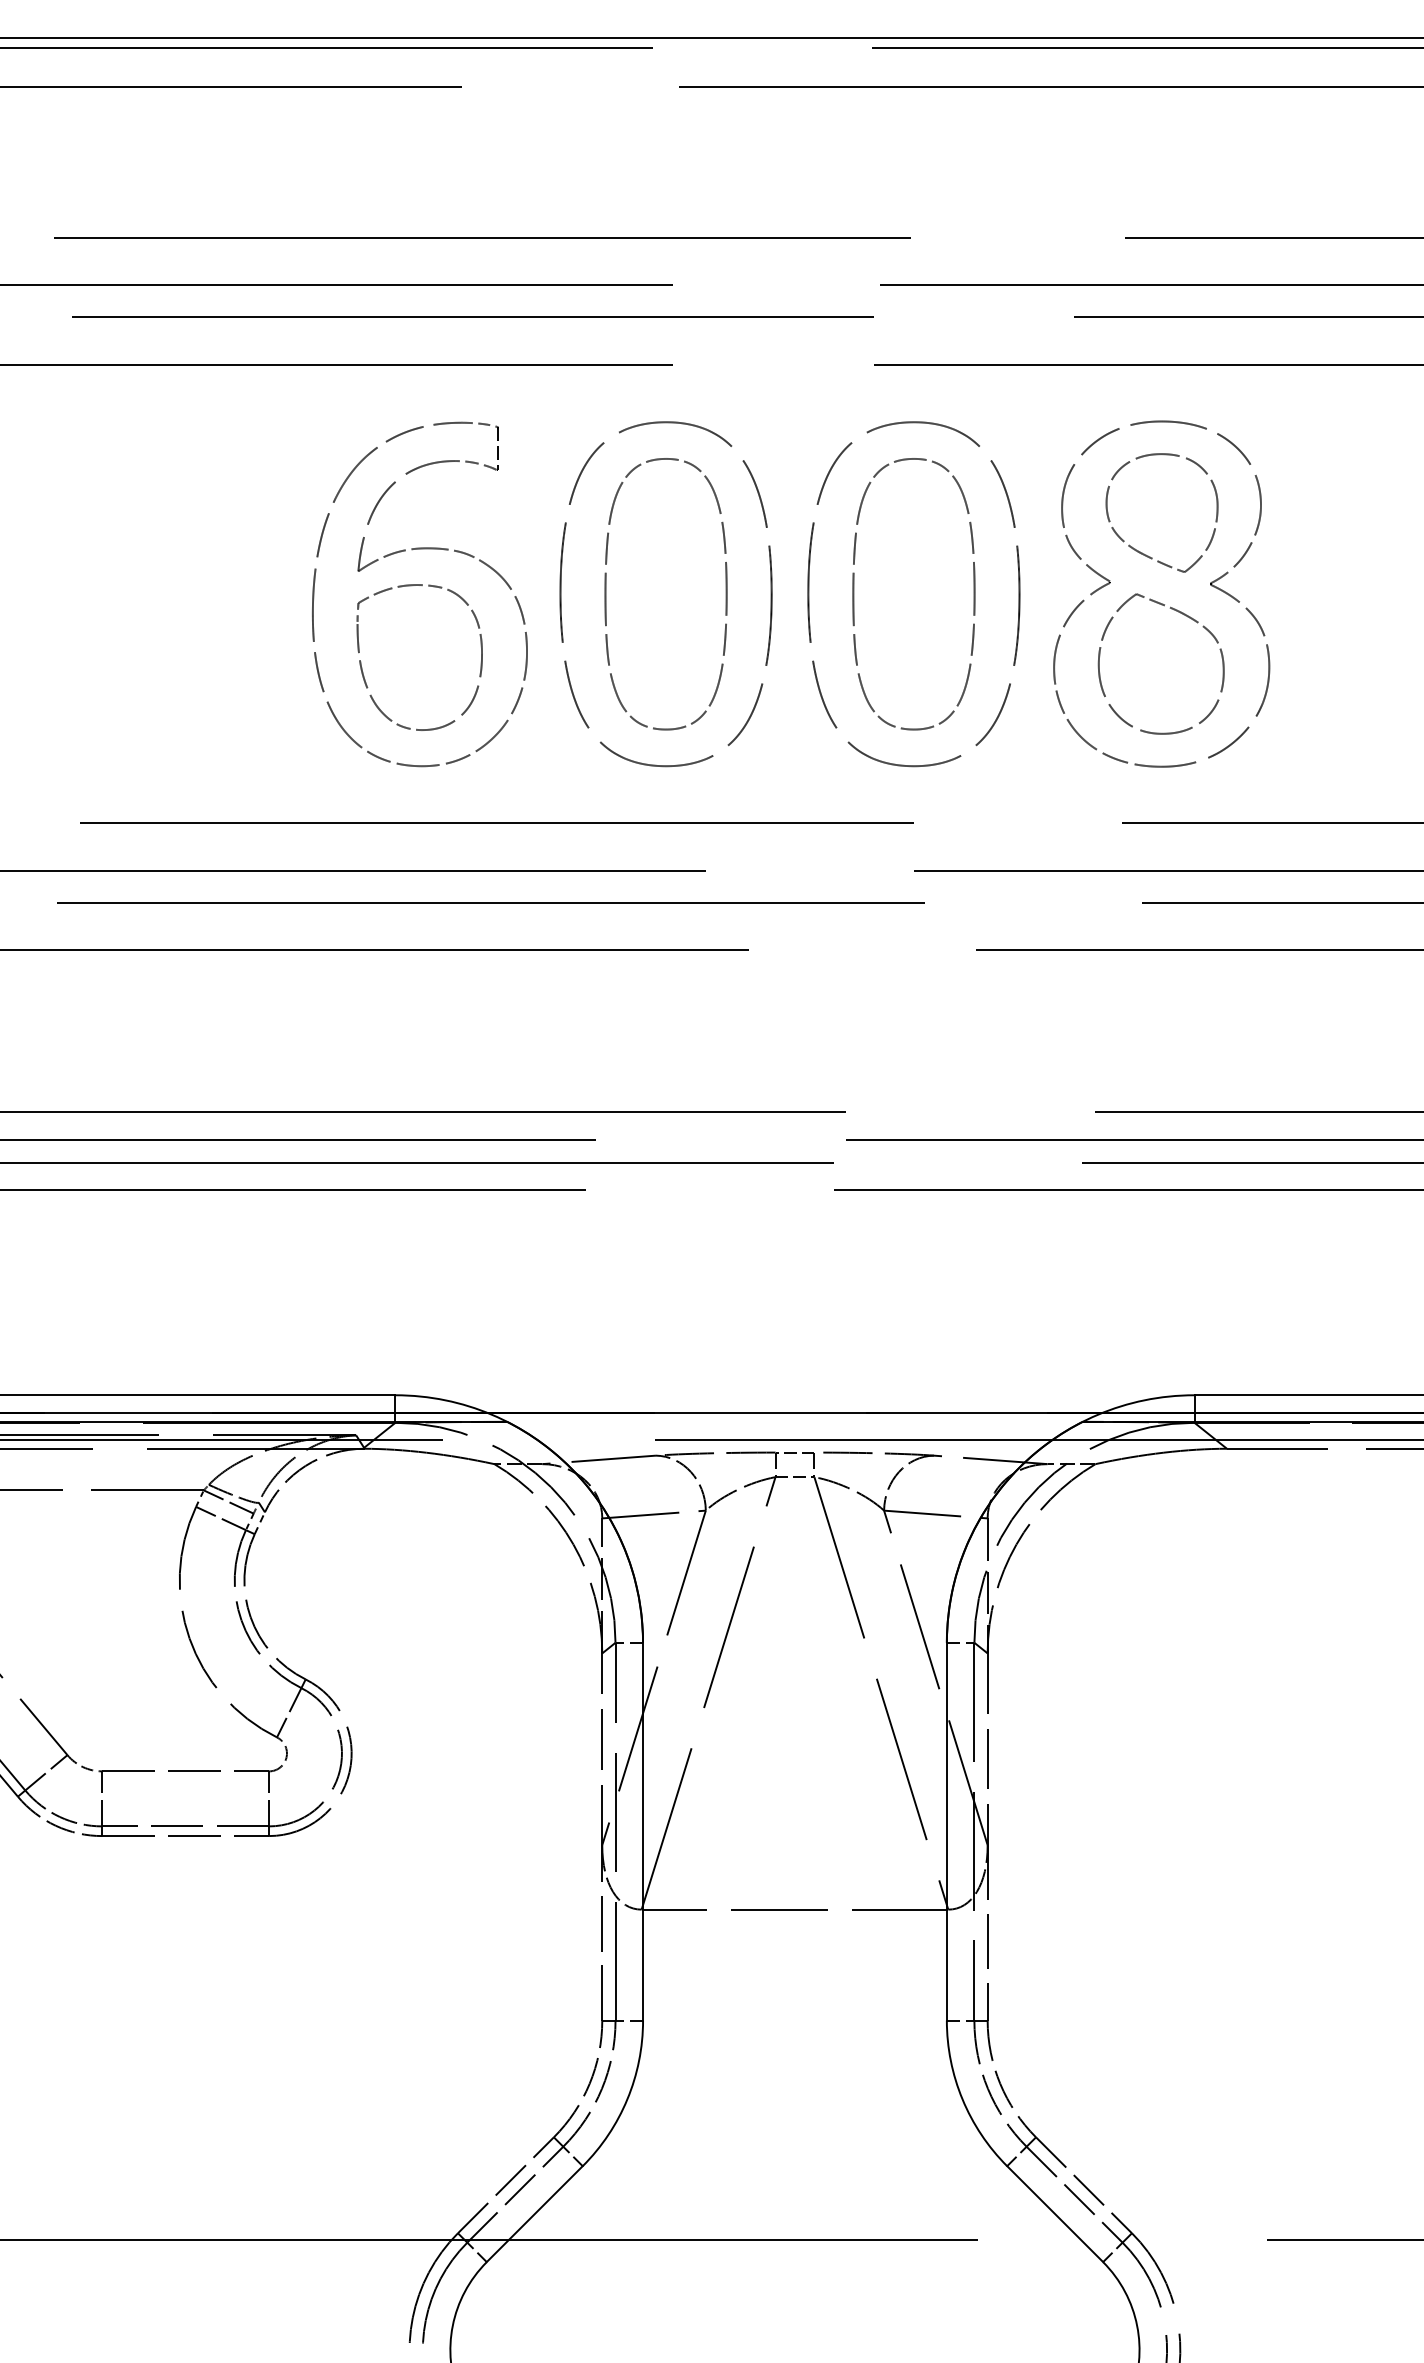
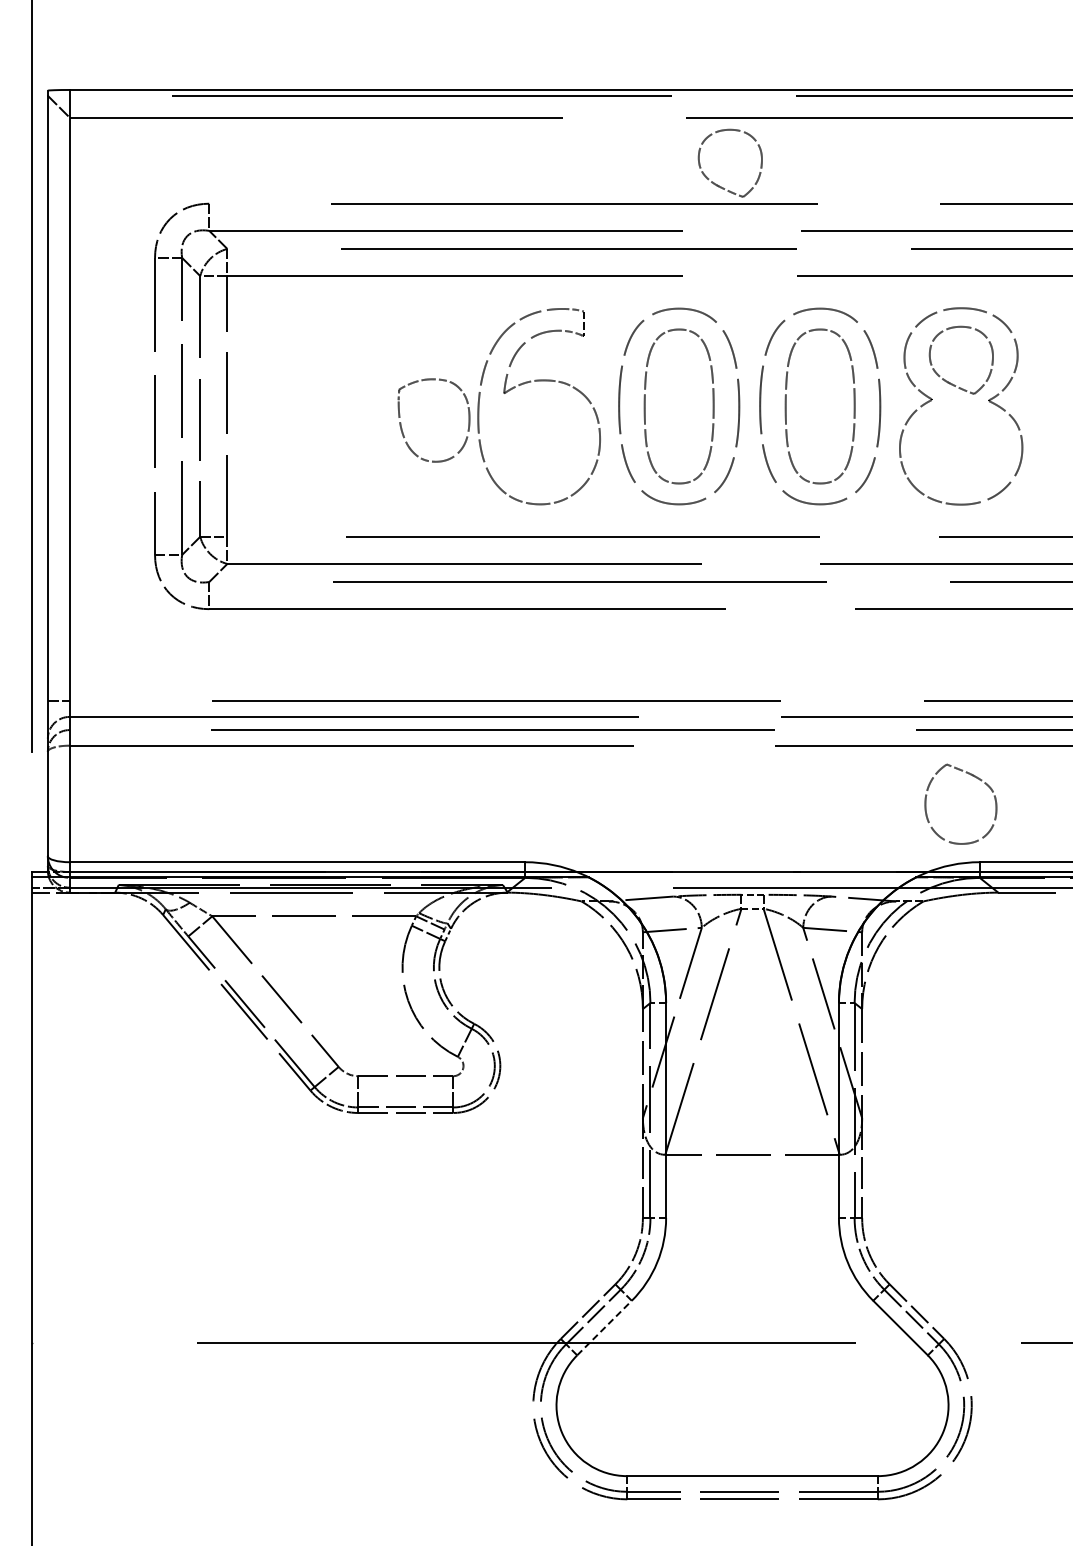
part: (728, 200) -> (714, 182), added
part: (1185, 617) -> (974, 777), moved
part: (364, 671) -> (402, 428), moved
line: (534, 2214) -> (604, 1328), solid -> dashed

